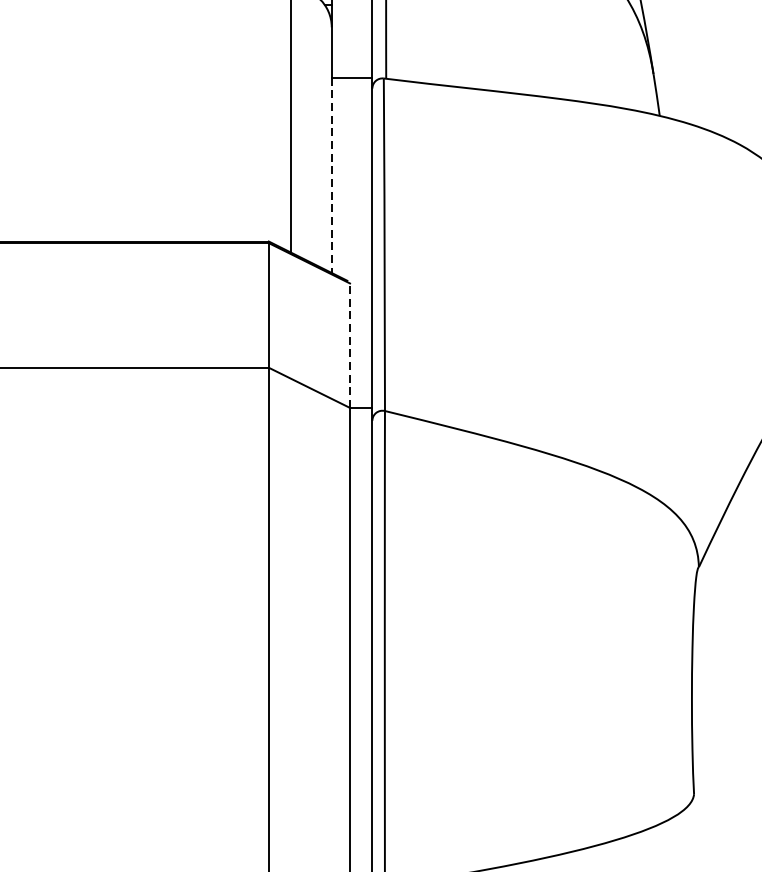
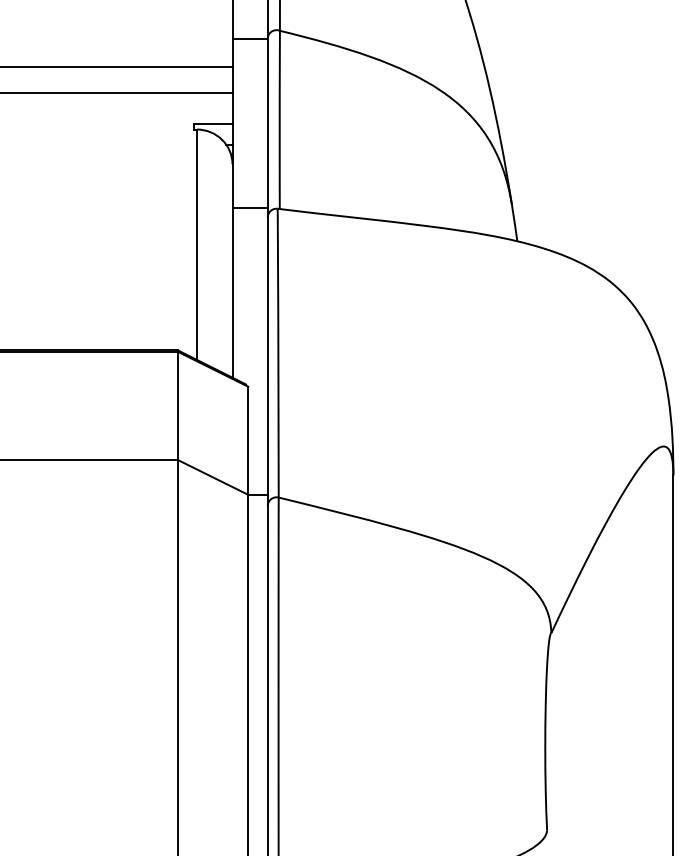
line: (331, 174) -> (232, 292), dashed -> solid
line: (350, 345) -> (248, 440), dashed -> solid

